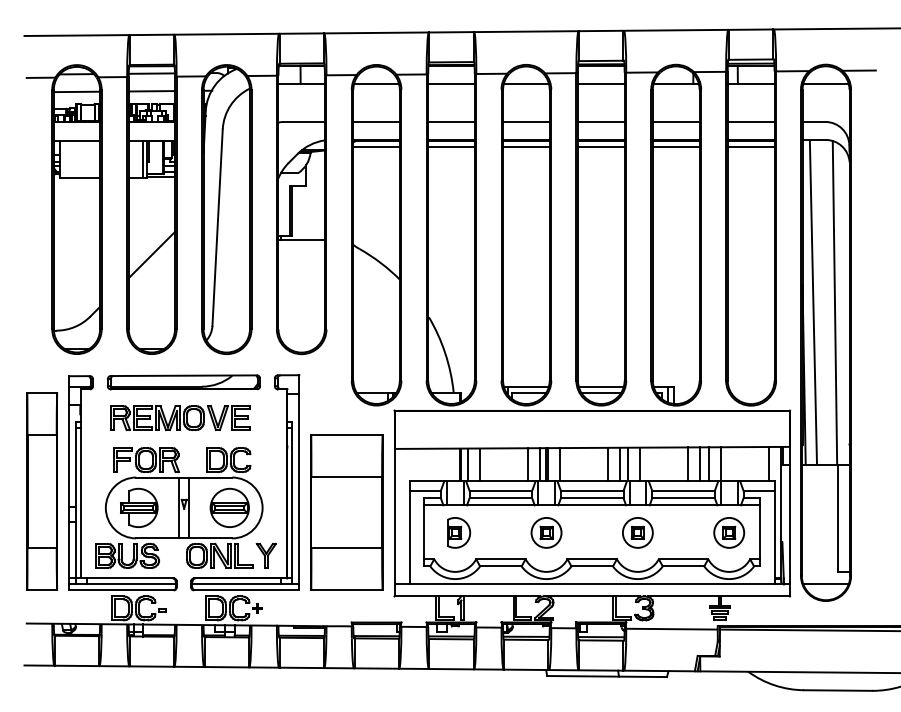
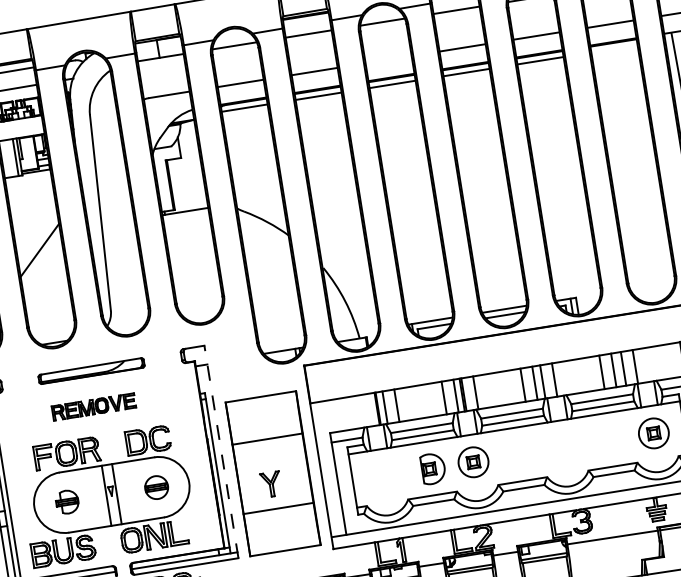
line: (526, 121) -> (388, 59), removed
line: (750, 146) -> (613, 48), removed
part: (183, 382) -> (91, 371), size x0.7
part: (180, 418) -> (93, 407), size x0.6
line: (299, 482) -> (221, 451), solid -> dashed
part: (139, 507) -> (67, 501), size x0.6
part: (229, 507) -> (156, 487), size x0.6
part: (459, 532) -> (433, 468), moved
part: (637, 532) -> (563, 447), removed
part: (265, 555) -> (270, 484), moved

